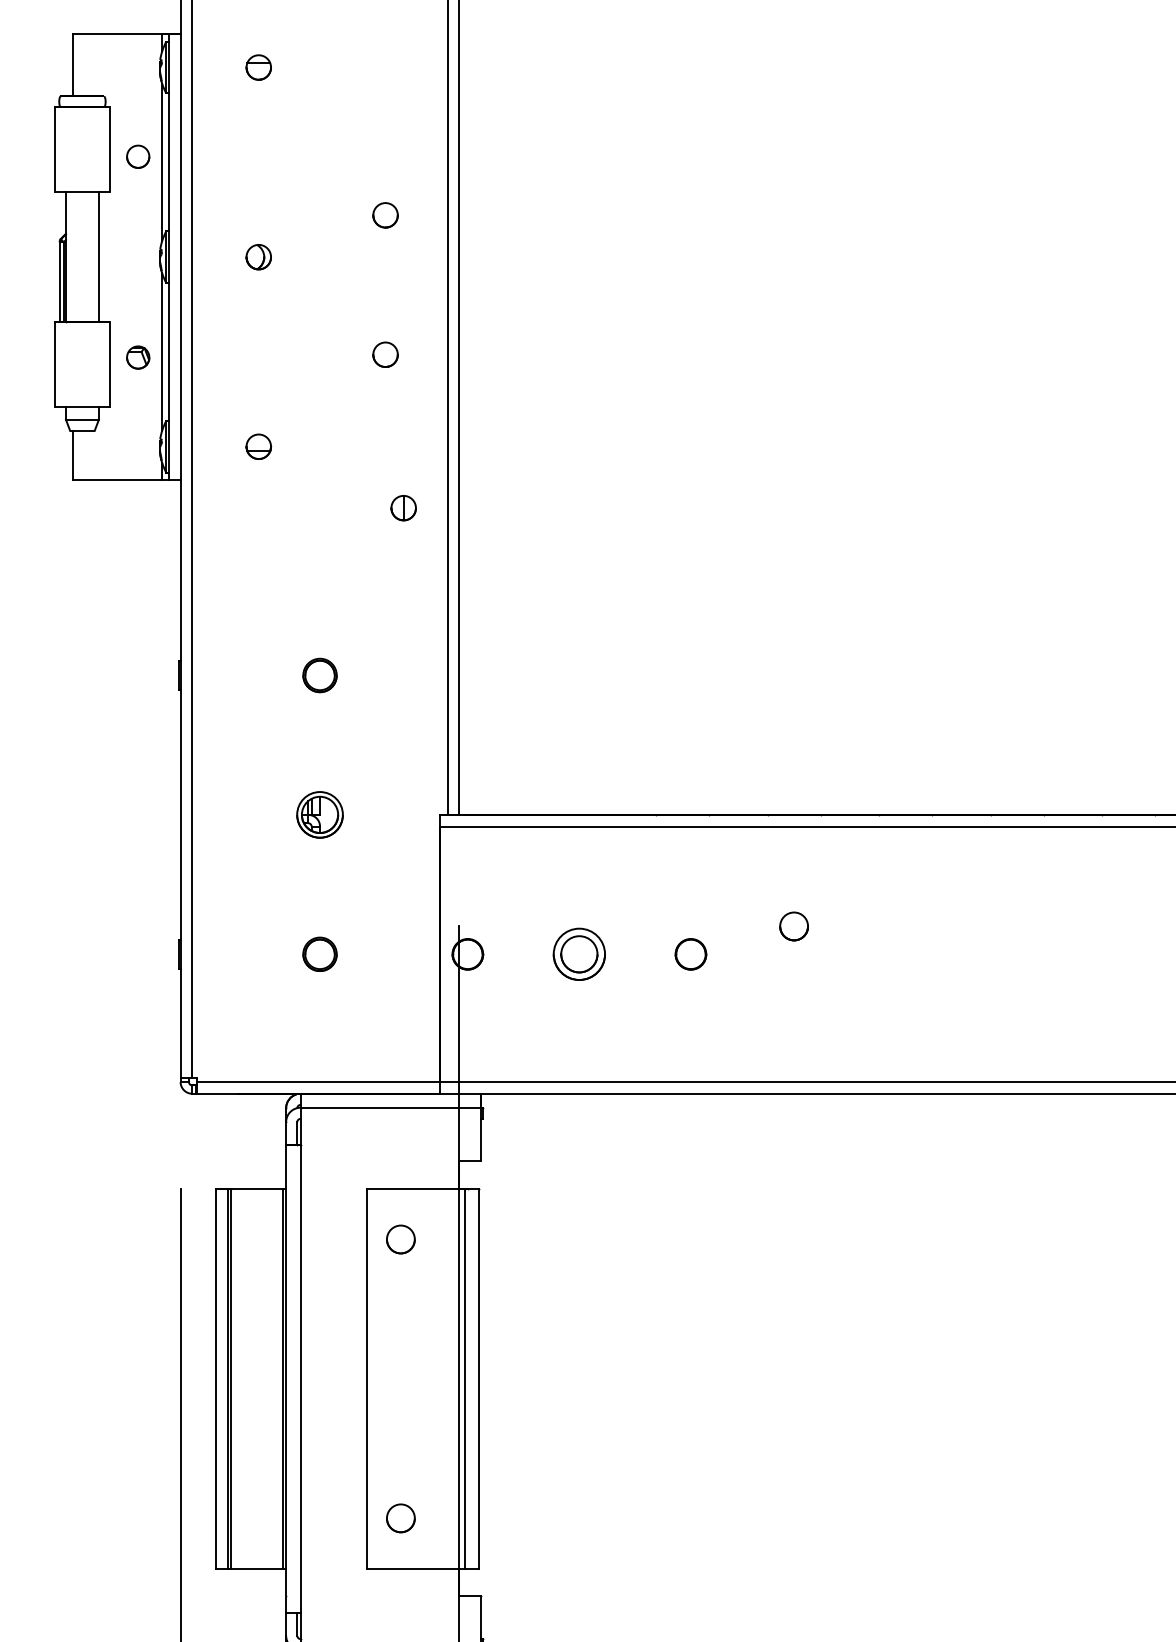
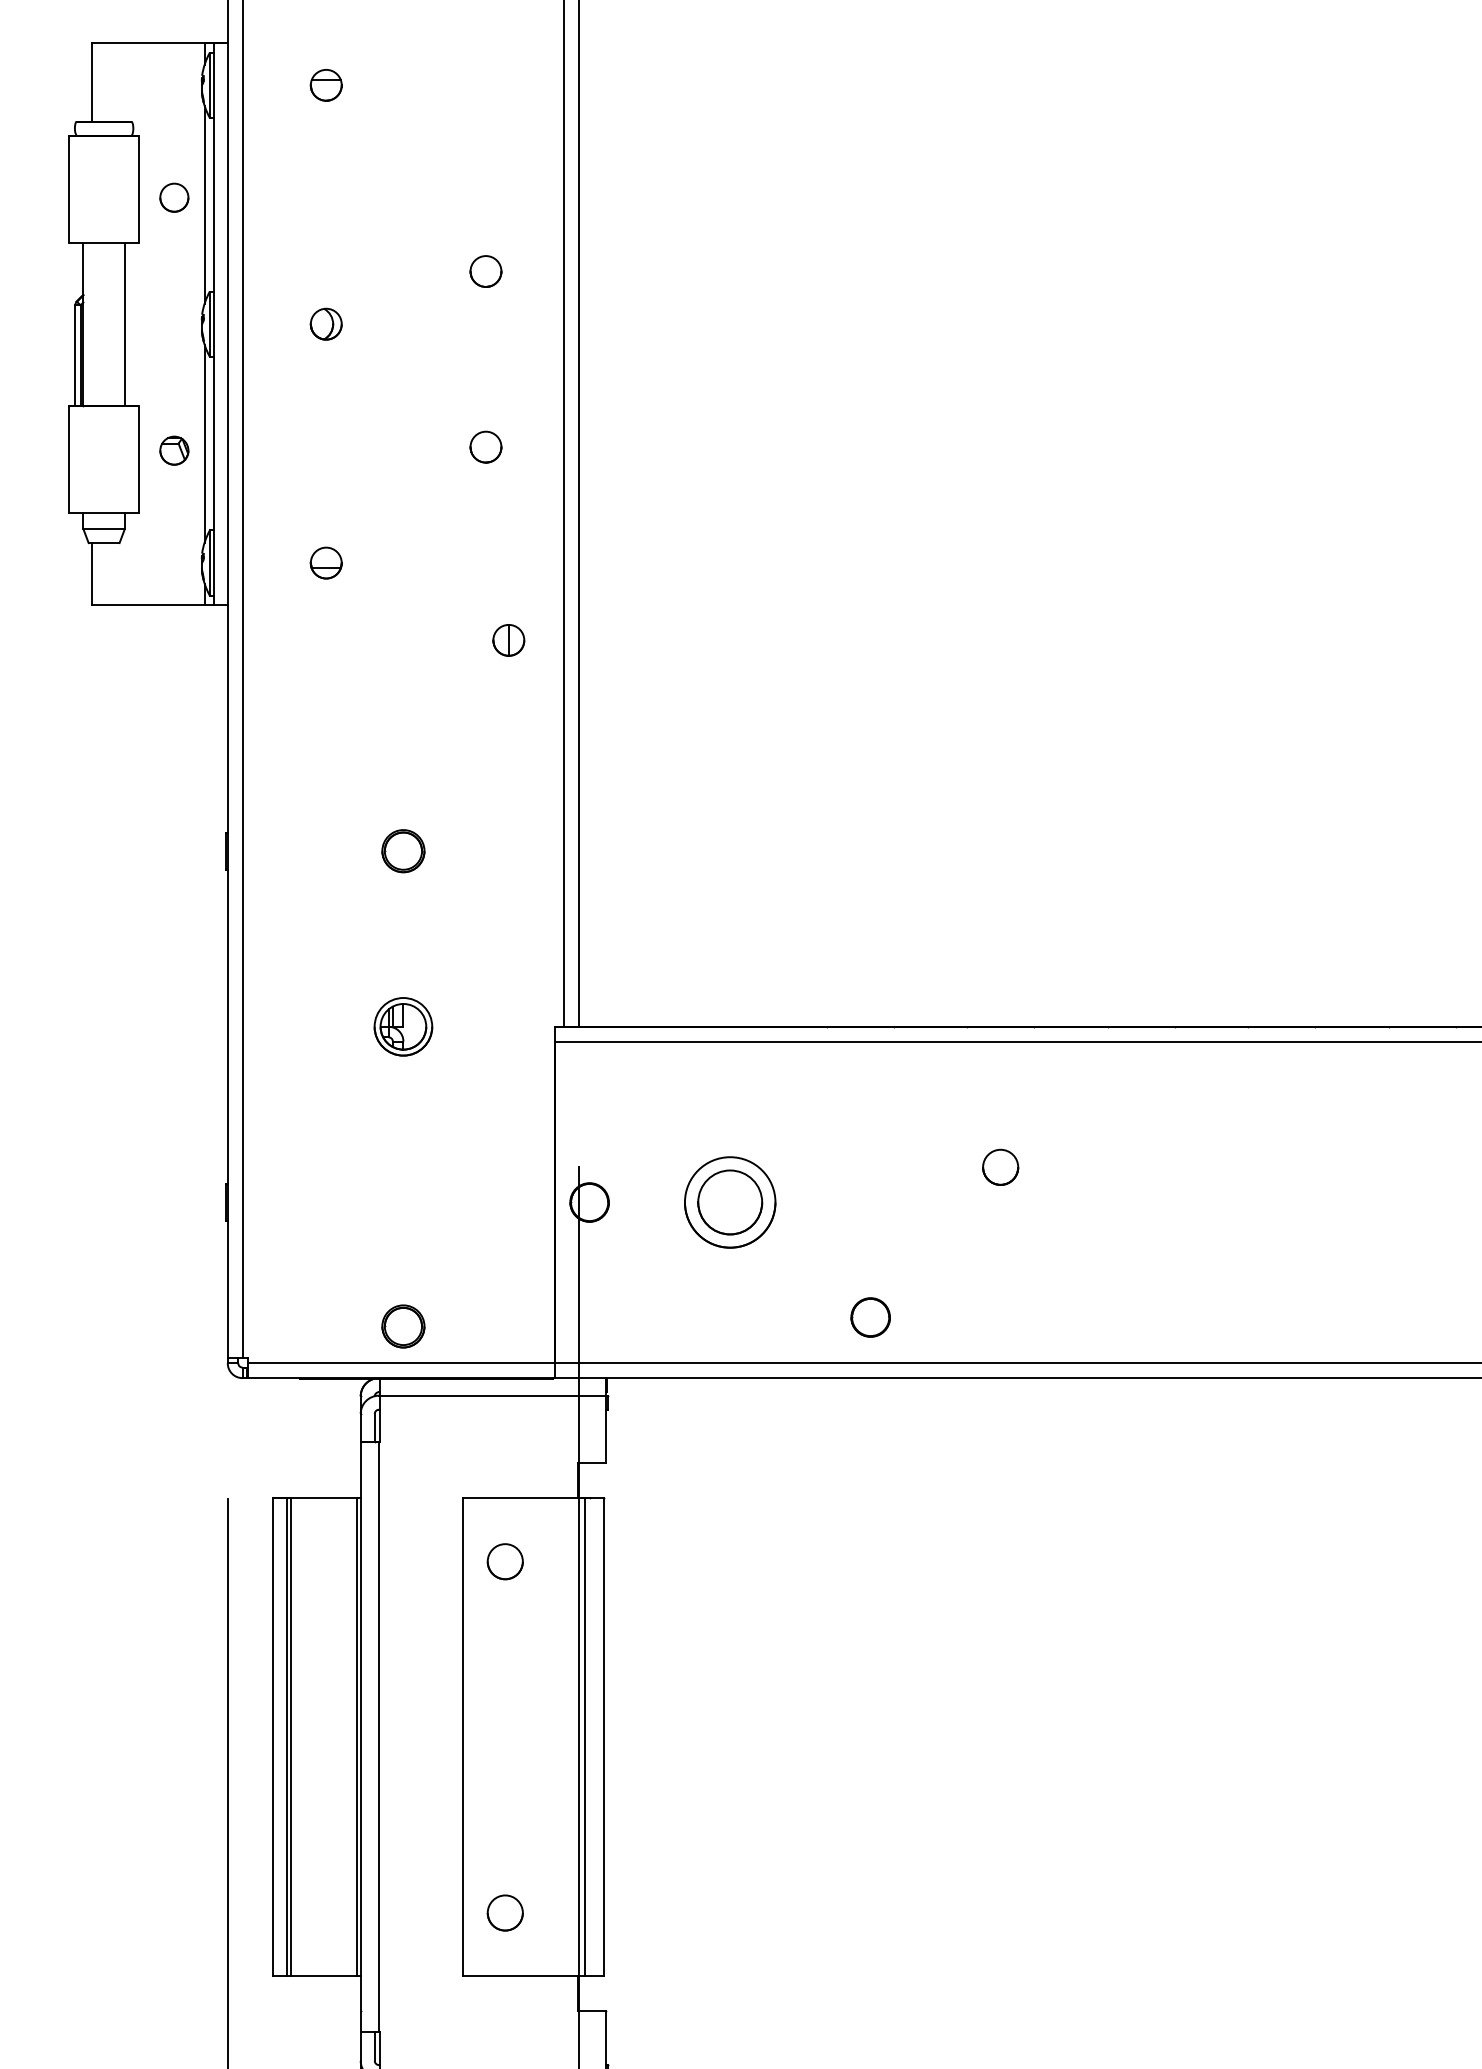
part: (320, 954) -> (403, 1326), moved
part: (578, 954) -> (729, 1202), size x1.4
circle: (690, 954) -> (870, 1317), moved

